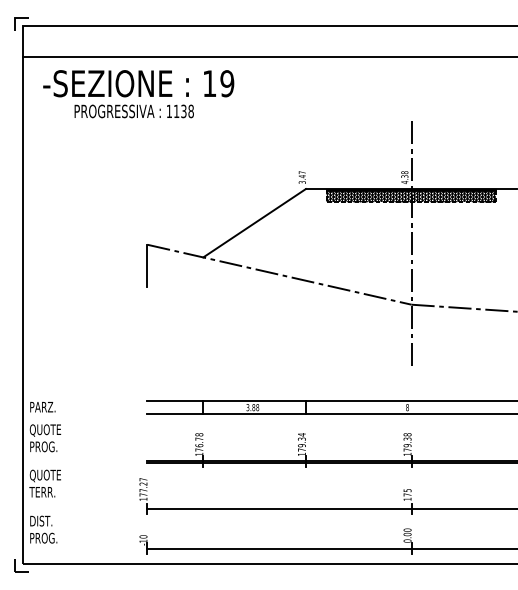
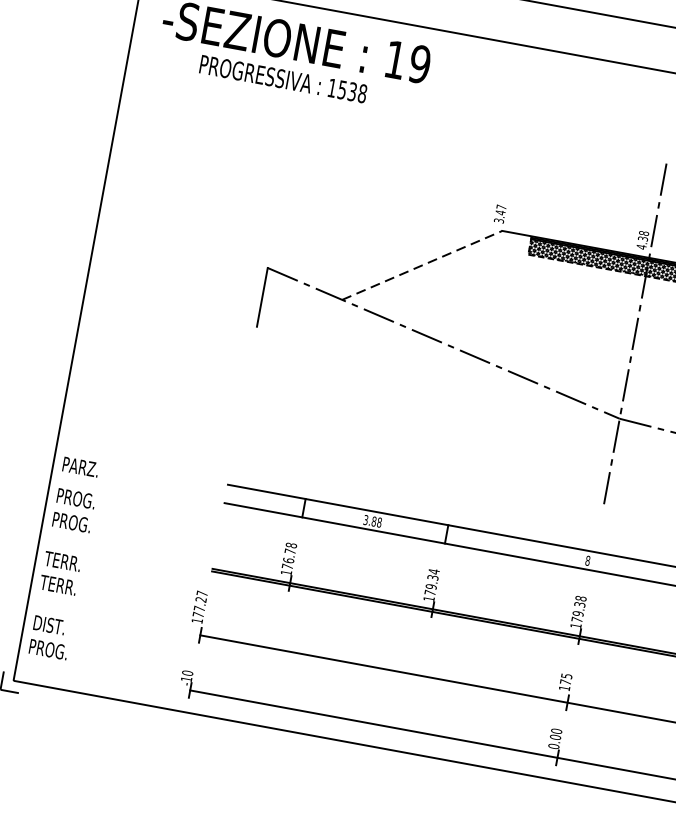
text: (176, 111) -> (342, 90), 1138 -> 1538
line: (254, 223) -> (422, 265), solid -> dashed
text: (45, 430) -> (78, 500), QUOTE -> PROG.
text: (45, 475) -> (67, 562), QUOTE -> TERR.

